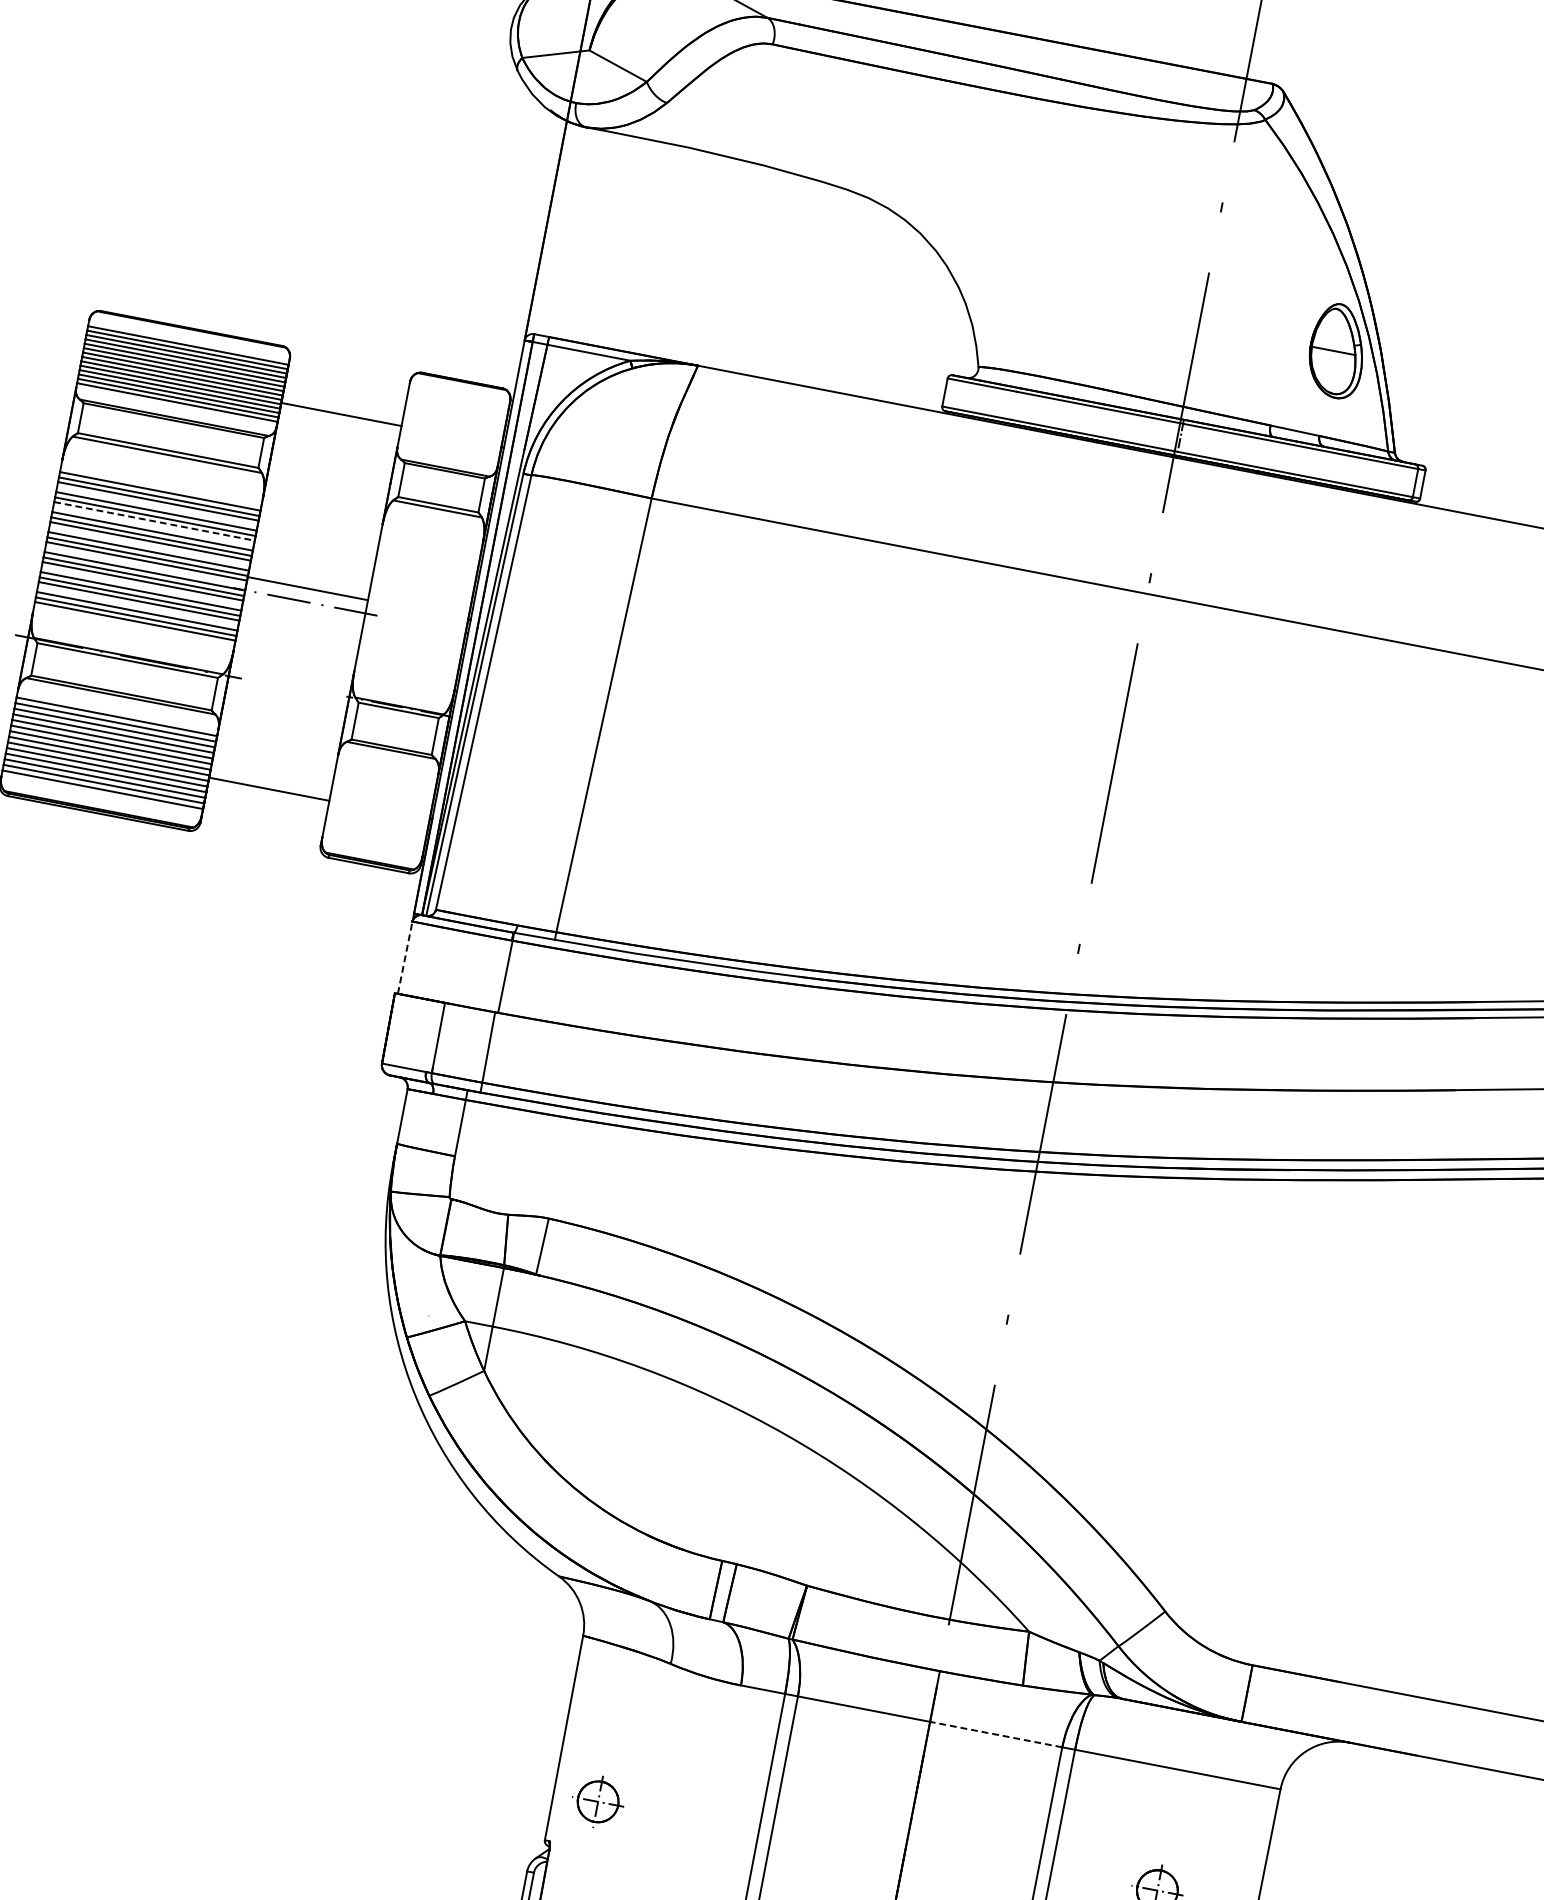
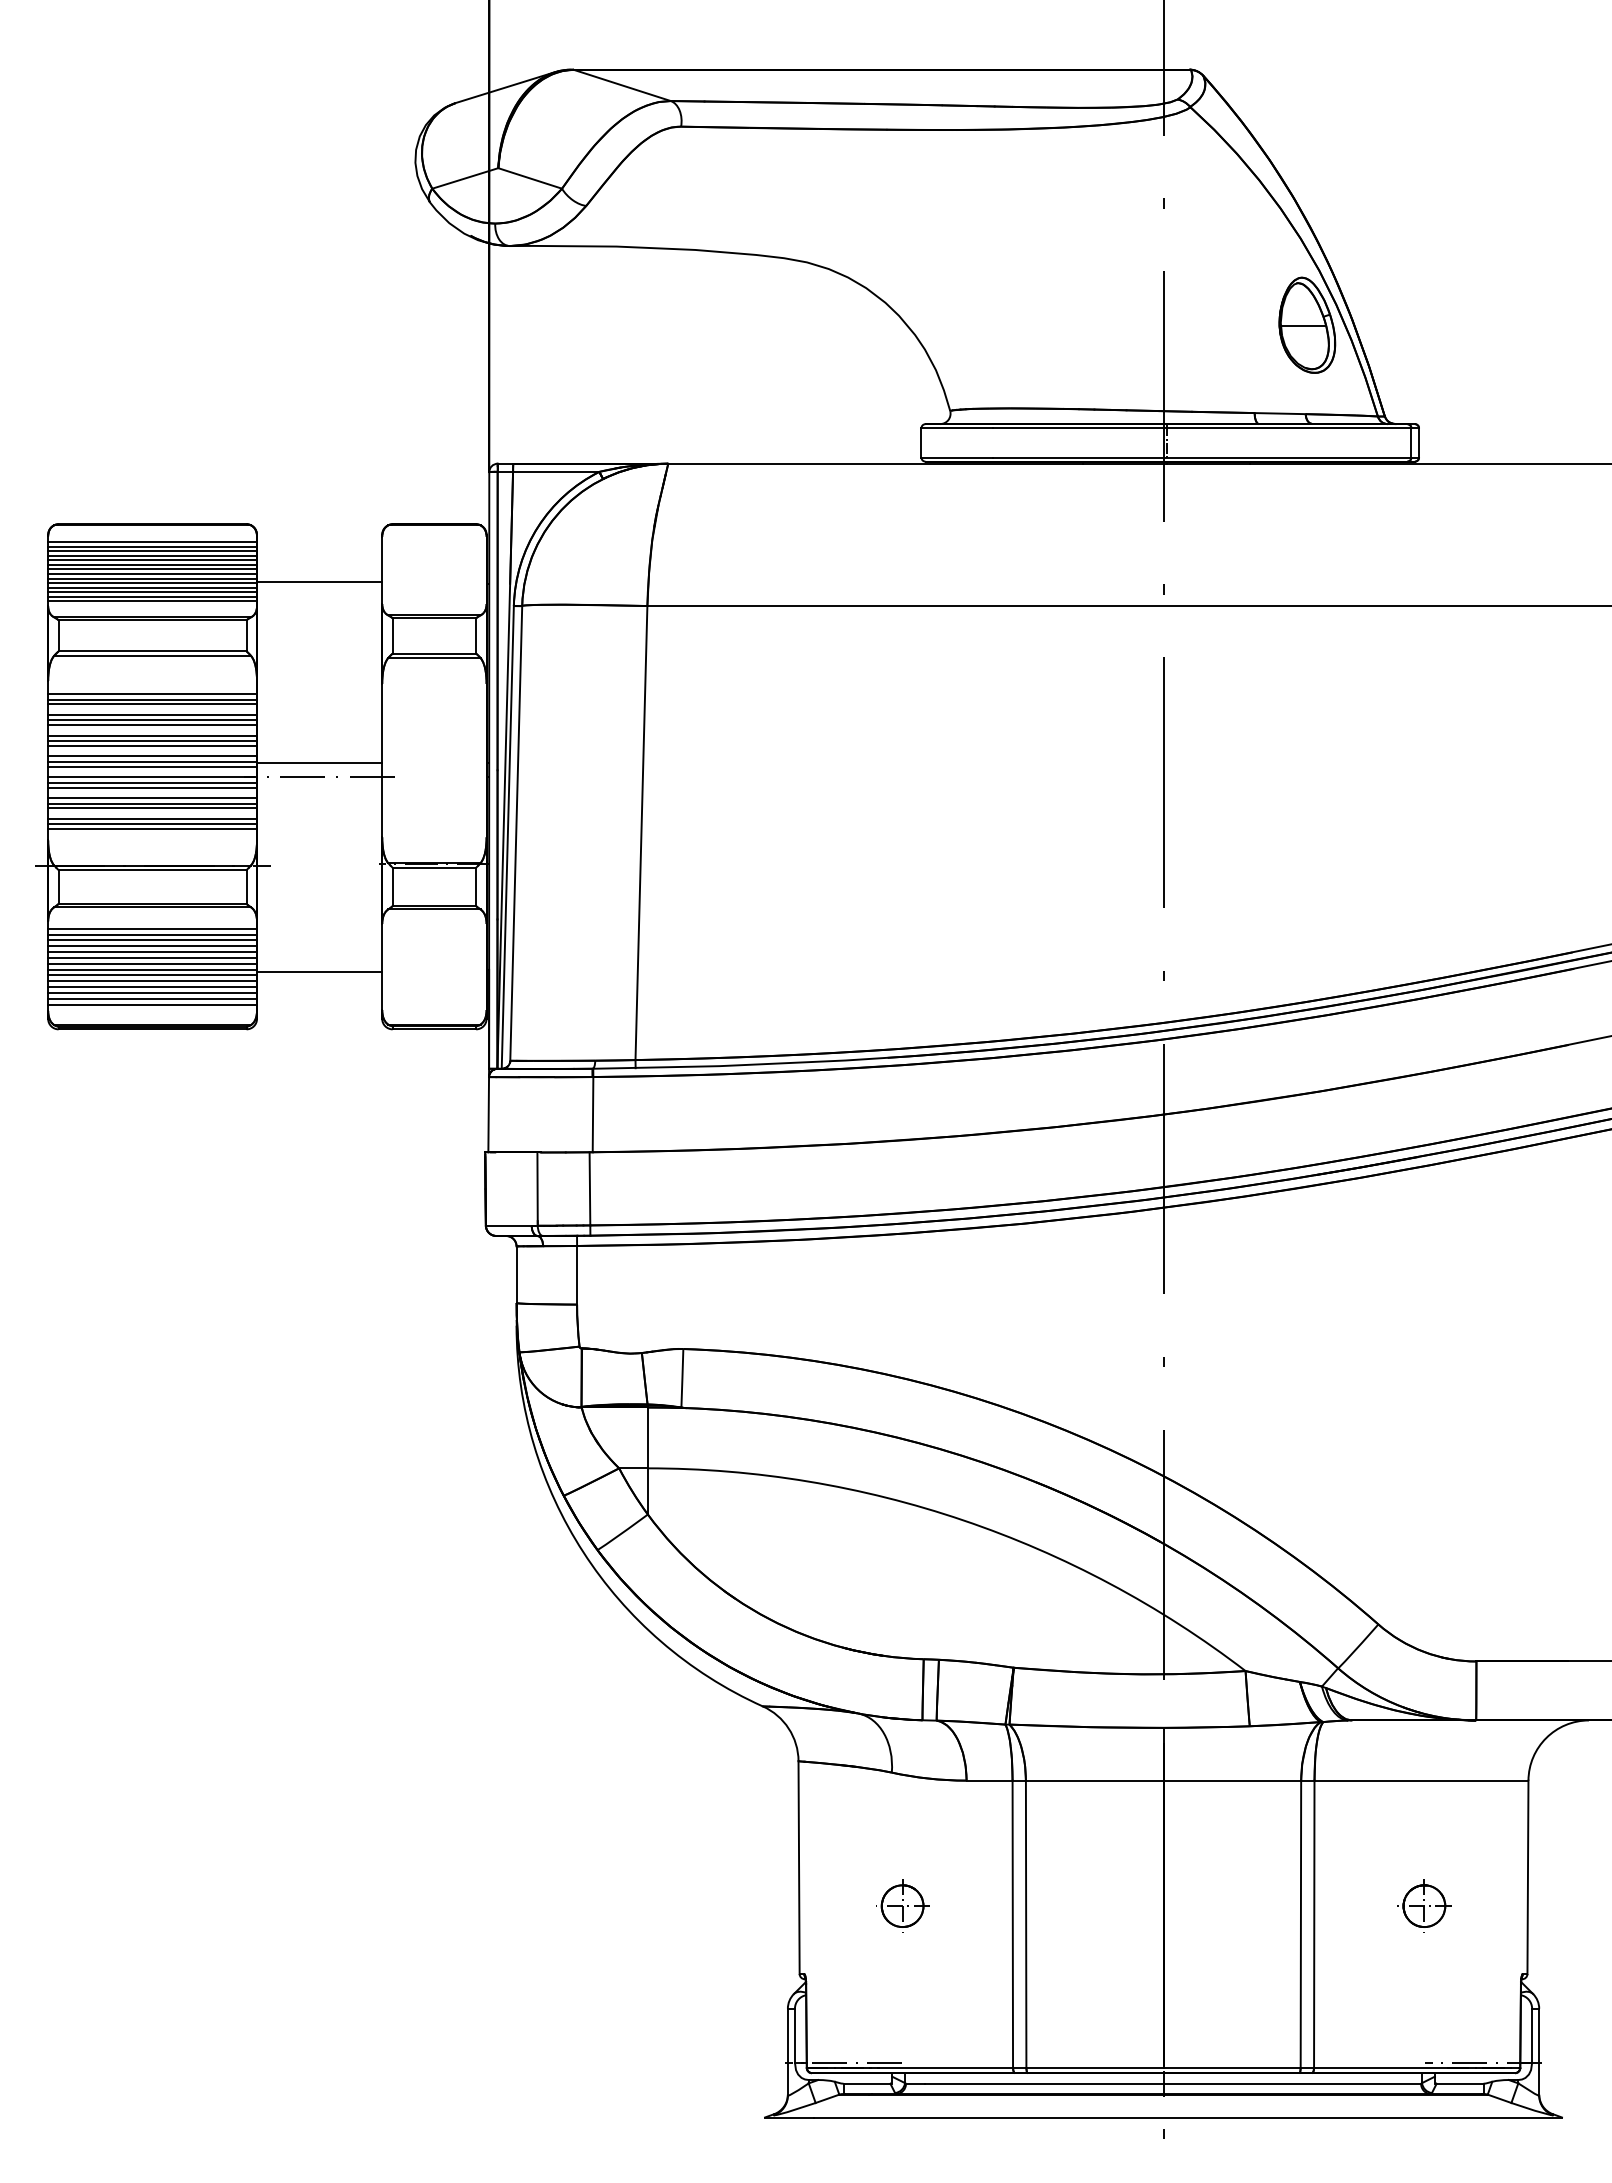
line: (155, 521) -> (153, 725), dashed -> solid
line: (405, 957) -> (488, 1114), dashed -> solid
line: (996, 1734) -> (1232, 1780), dashed -> solid
part: (598, 1801) -> (902, 1905), moved

